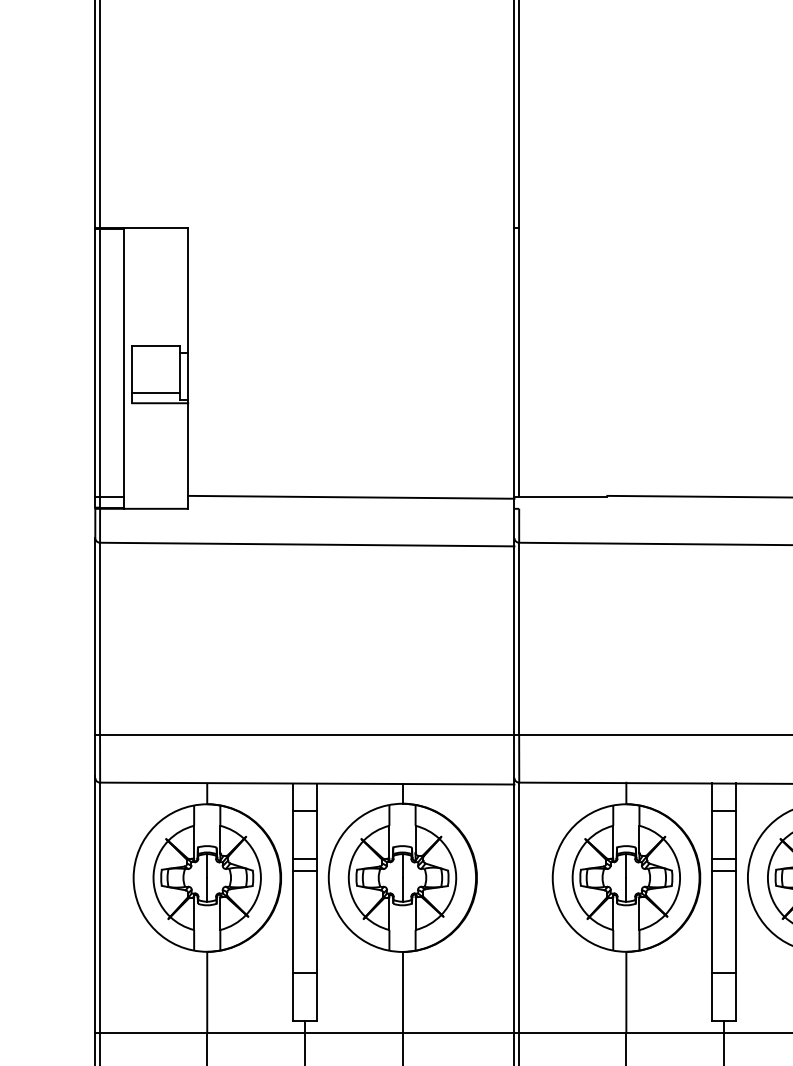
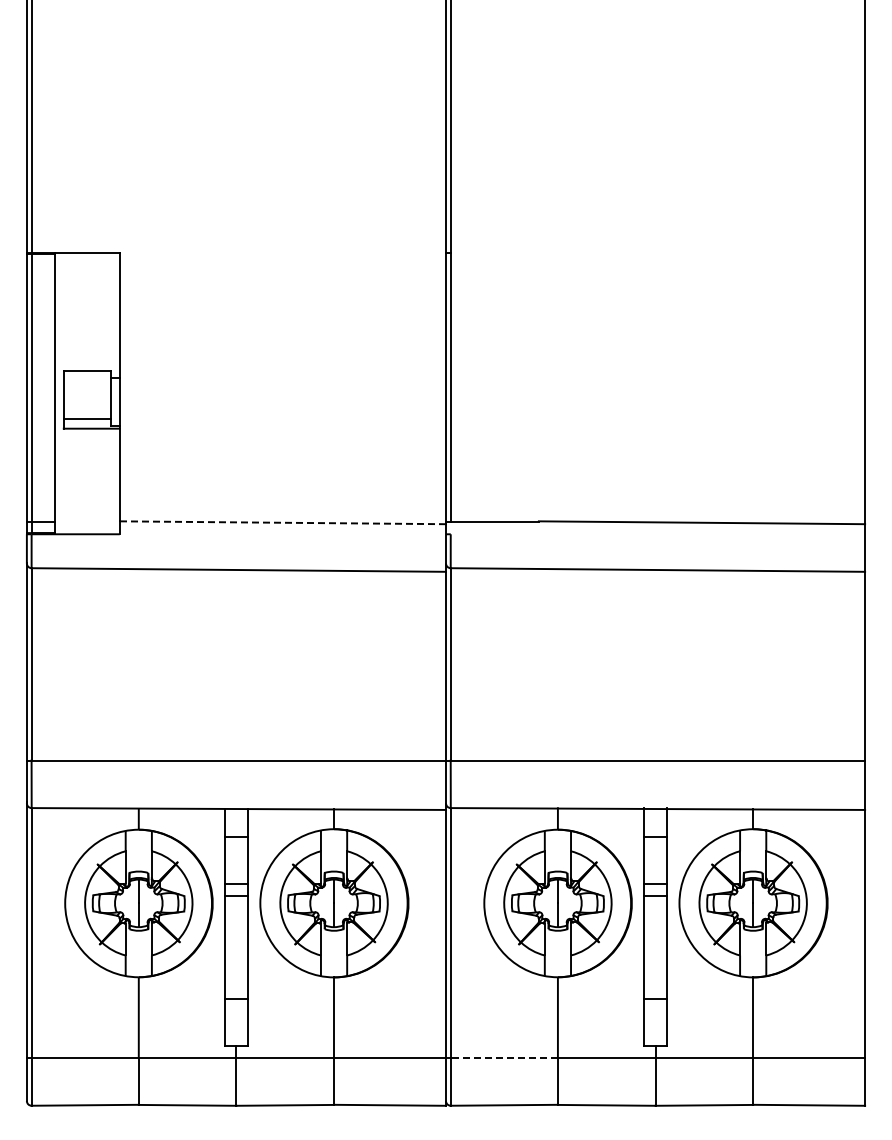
line: (350, 497) -> (282, 522), solid -> dashed
line: (572, 1033) -> (504, 1058), solid -> dashed

